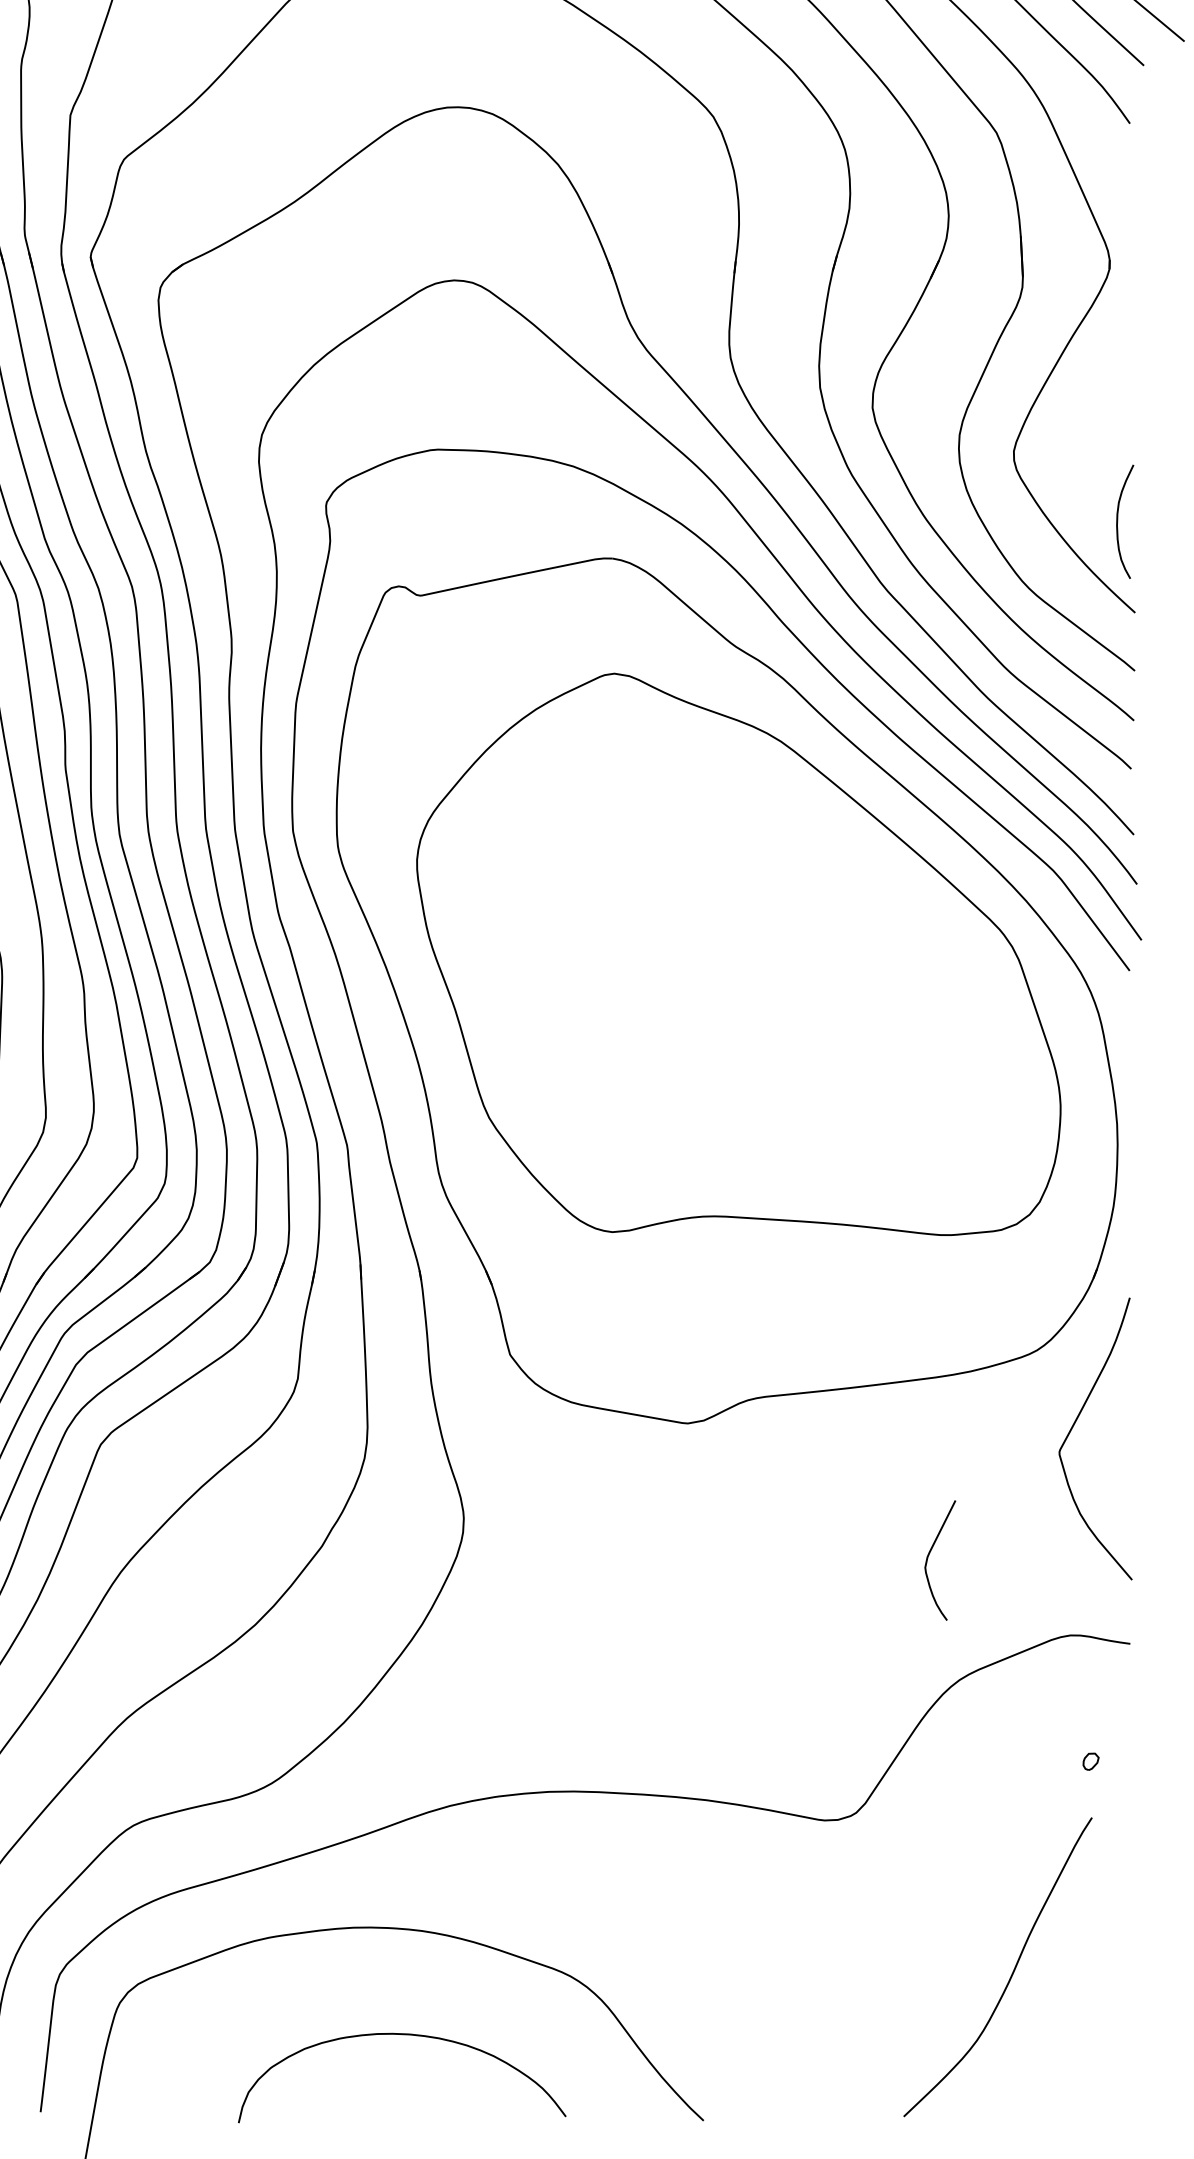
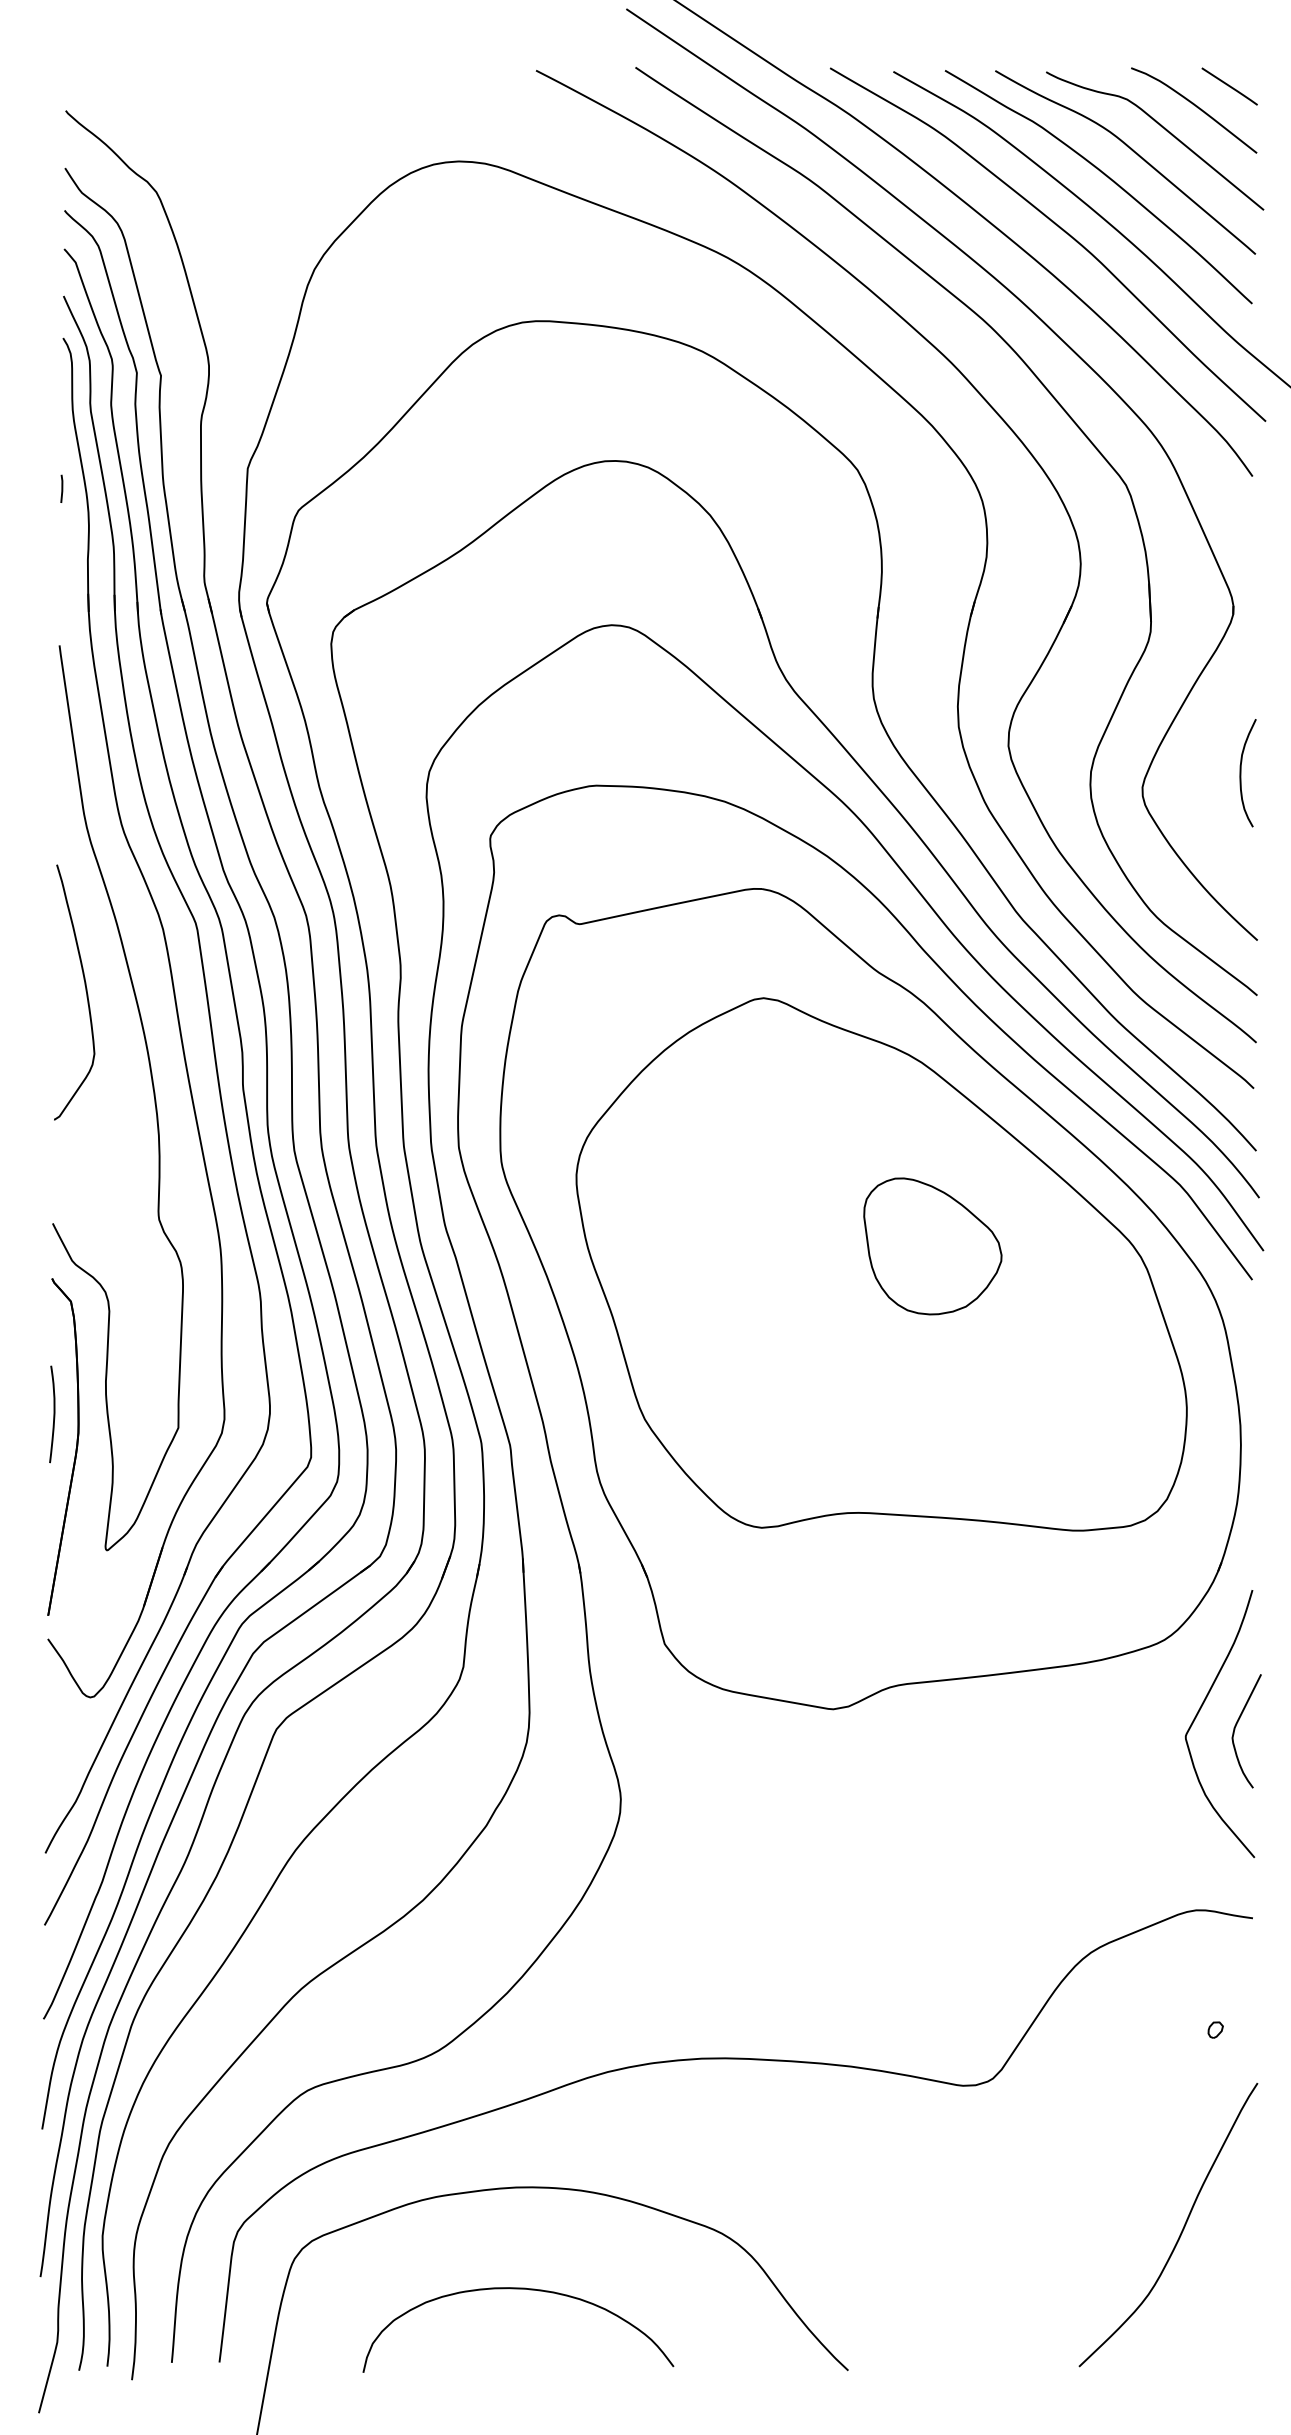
curve: (1118, 522) -> (1241, 773), moved
part: (792, 935) -> (932, 1246), added
curve: (929, 1555) -> (1236, 1726), moved
curve: (1010, 1975) -> (1180, 2232), moved
curve: (402, 2035) -> (518, 2289), moved

